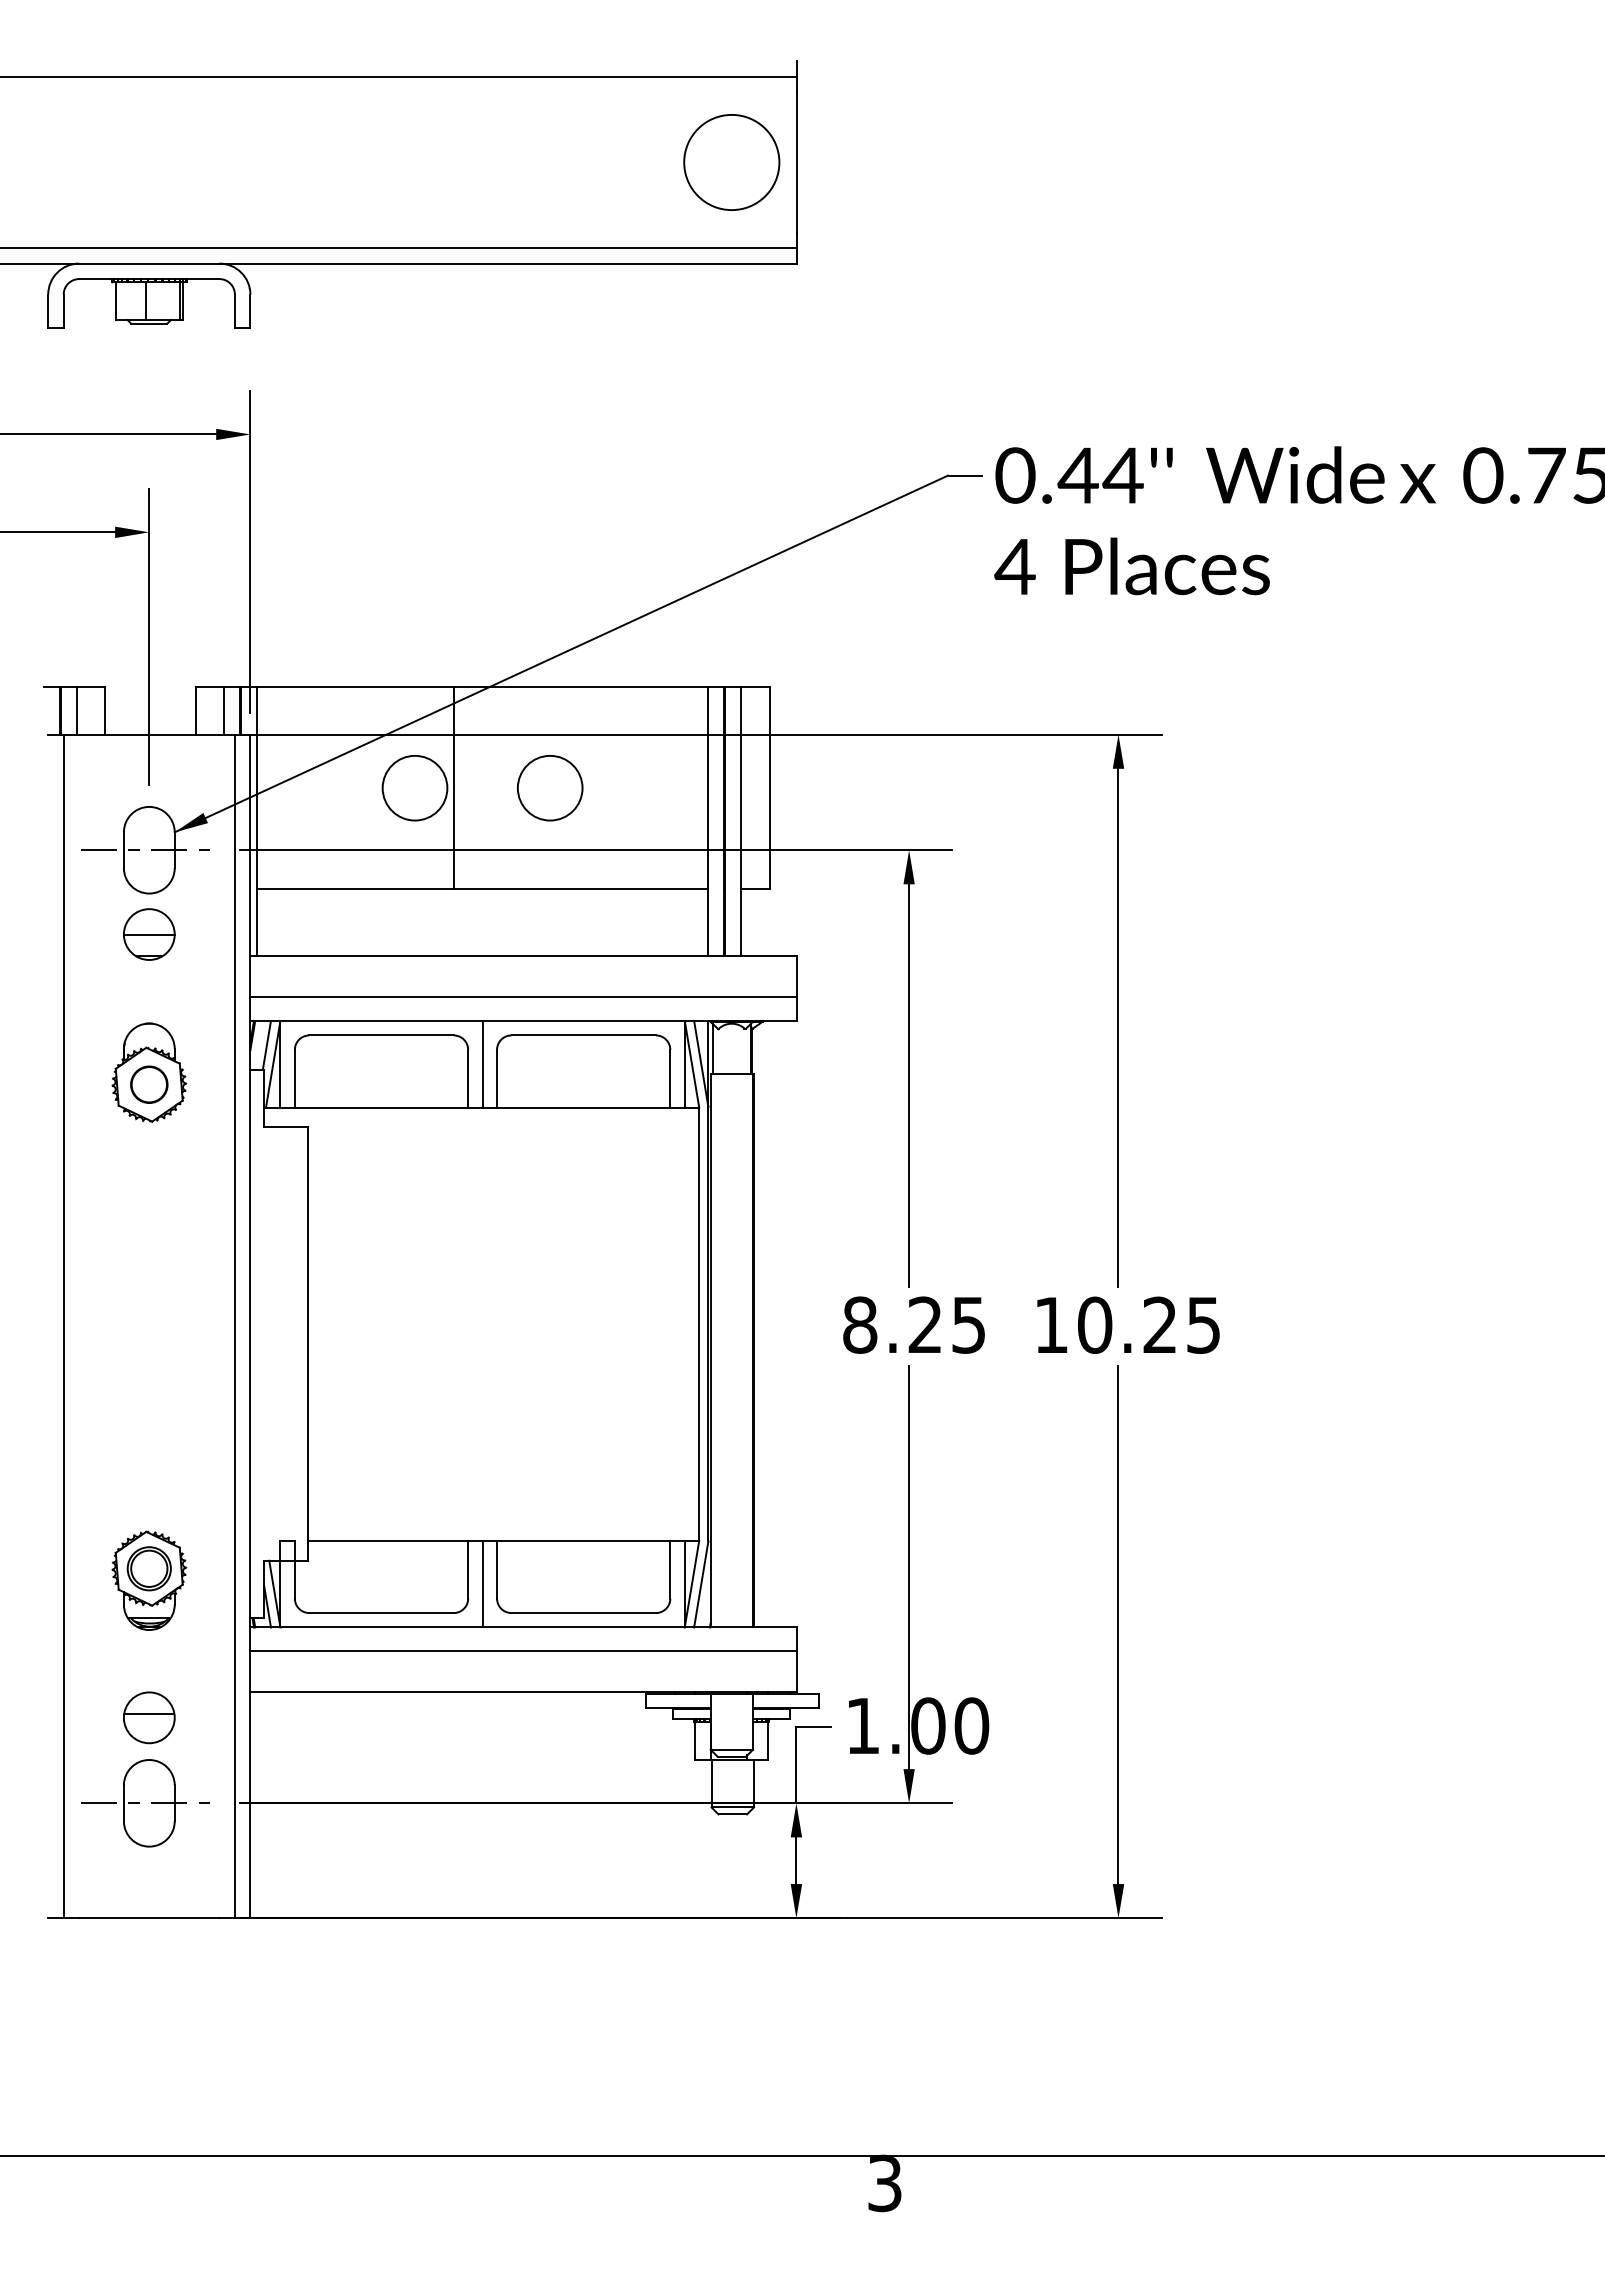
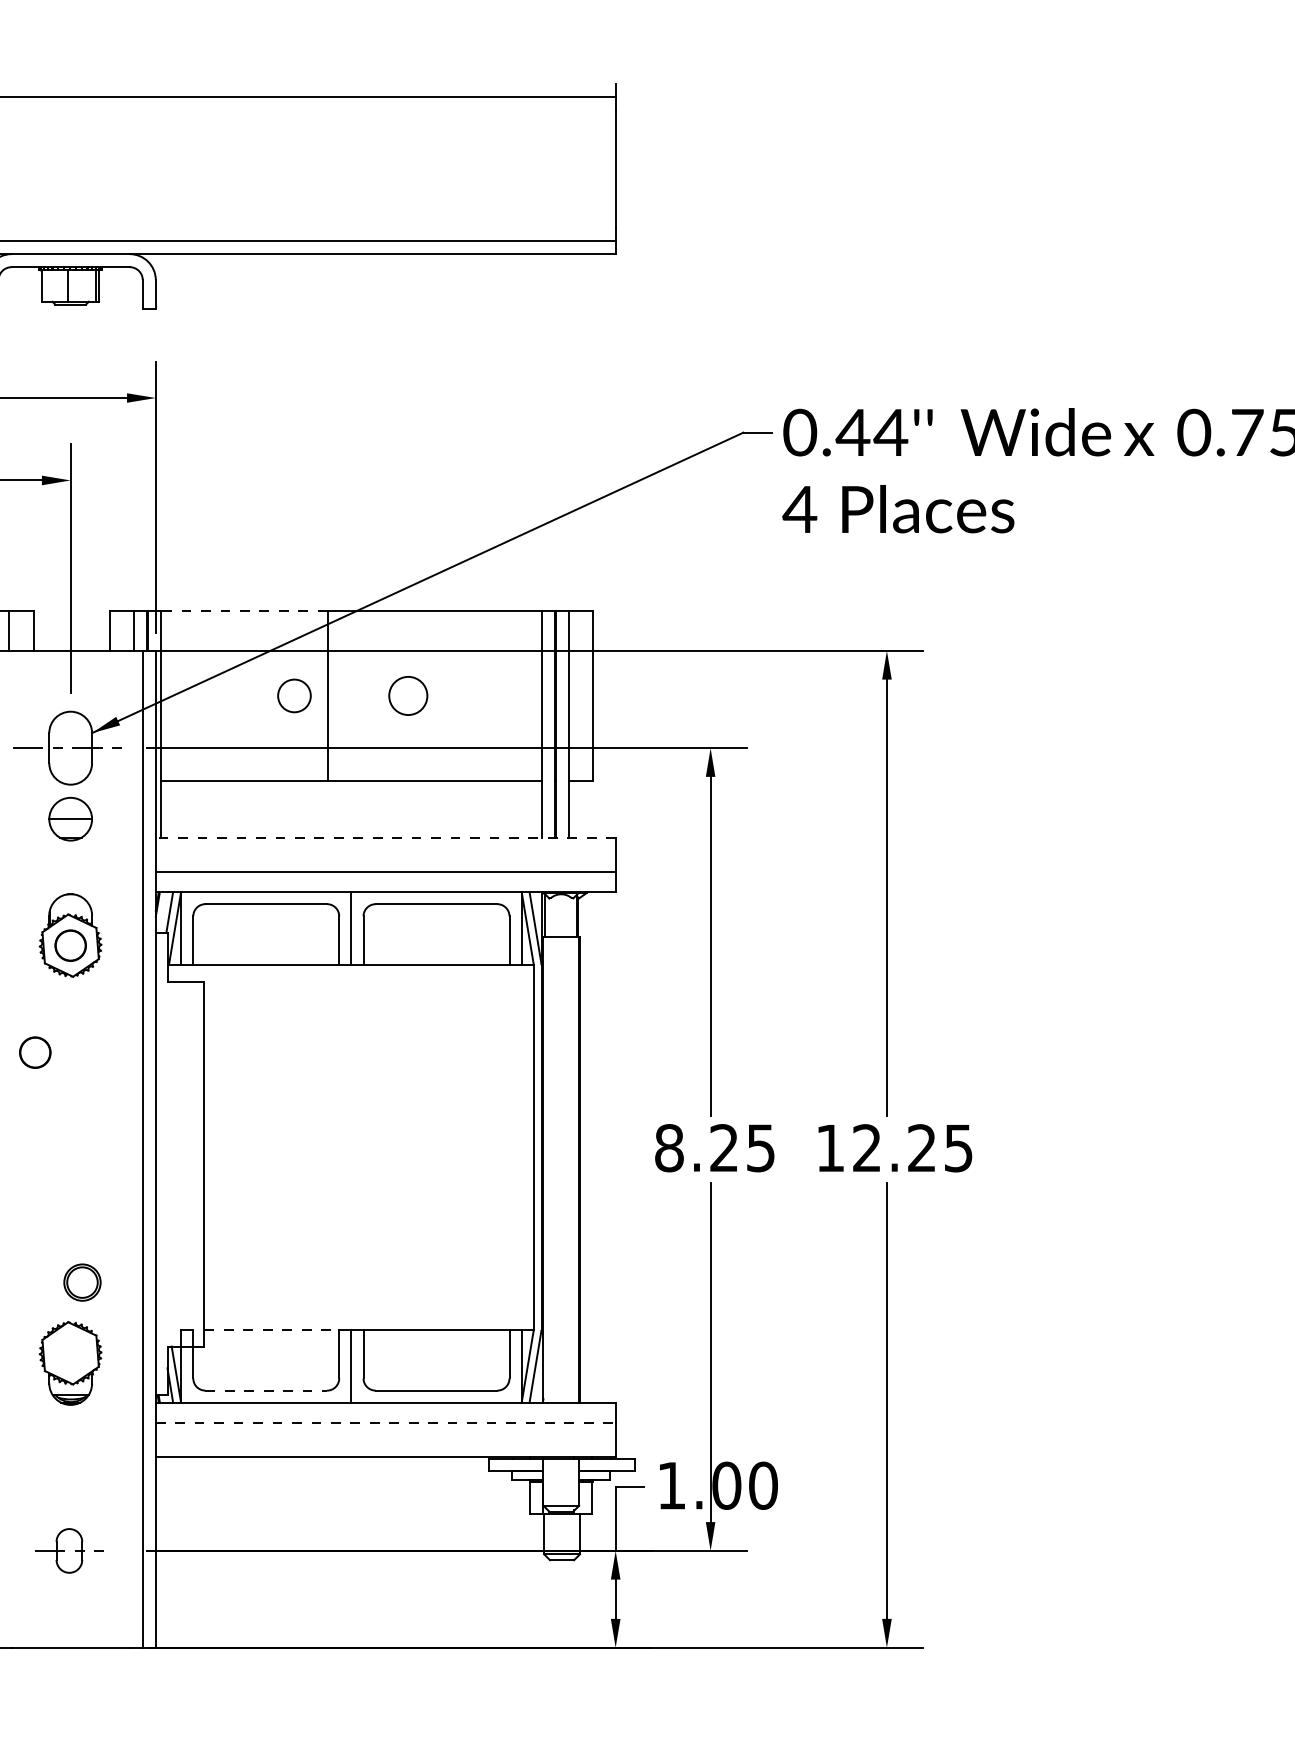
circle: (731, 162) -> (561, 168), removed
line: (355, 687) -> (244, 611), solid -> dashed
circle: (414, 787) -> (294, 695), size x0.6
circle: (549, 787) -> (407, 695), size x0.7
line: (523, 956) -> (385, 837), solid -> dashed
circle: (107, 1211) -> (35, 1052), added
text: (1095, 1324) -> (867, 1147), 10.25 -> 12.25
line: (388, 1540) -> (272, 1329), solid -> dashed
part: (148, 1568) -> (81, 1282), moved
line: (382, 1613) -> (267, 1391), solid -> dashed
line: (524, 1651) -> (386, 1423), solid -> dashed
part: (149, 1717) -> (70, 1478), removed
part: (145, 1803) -> (67, 1551), size x0.6

